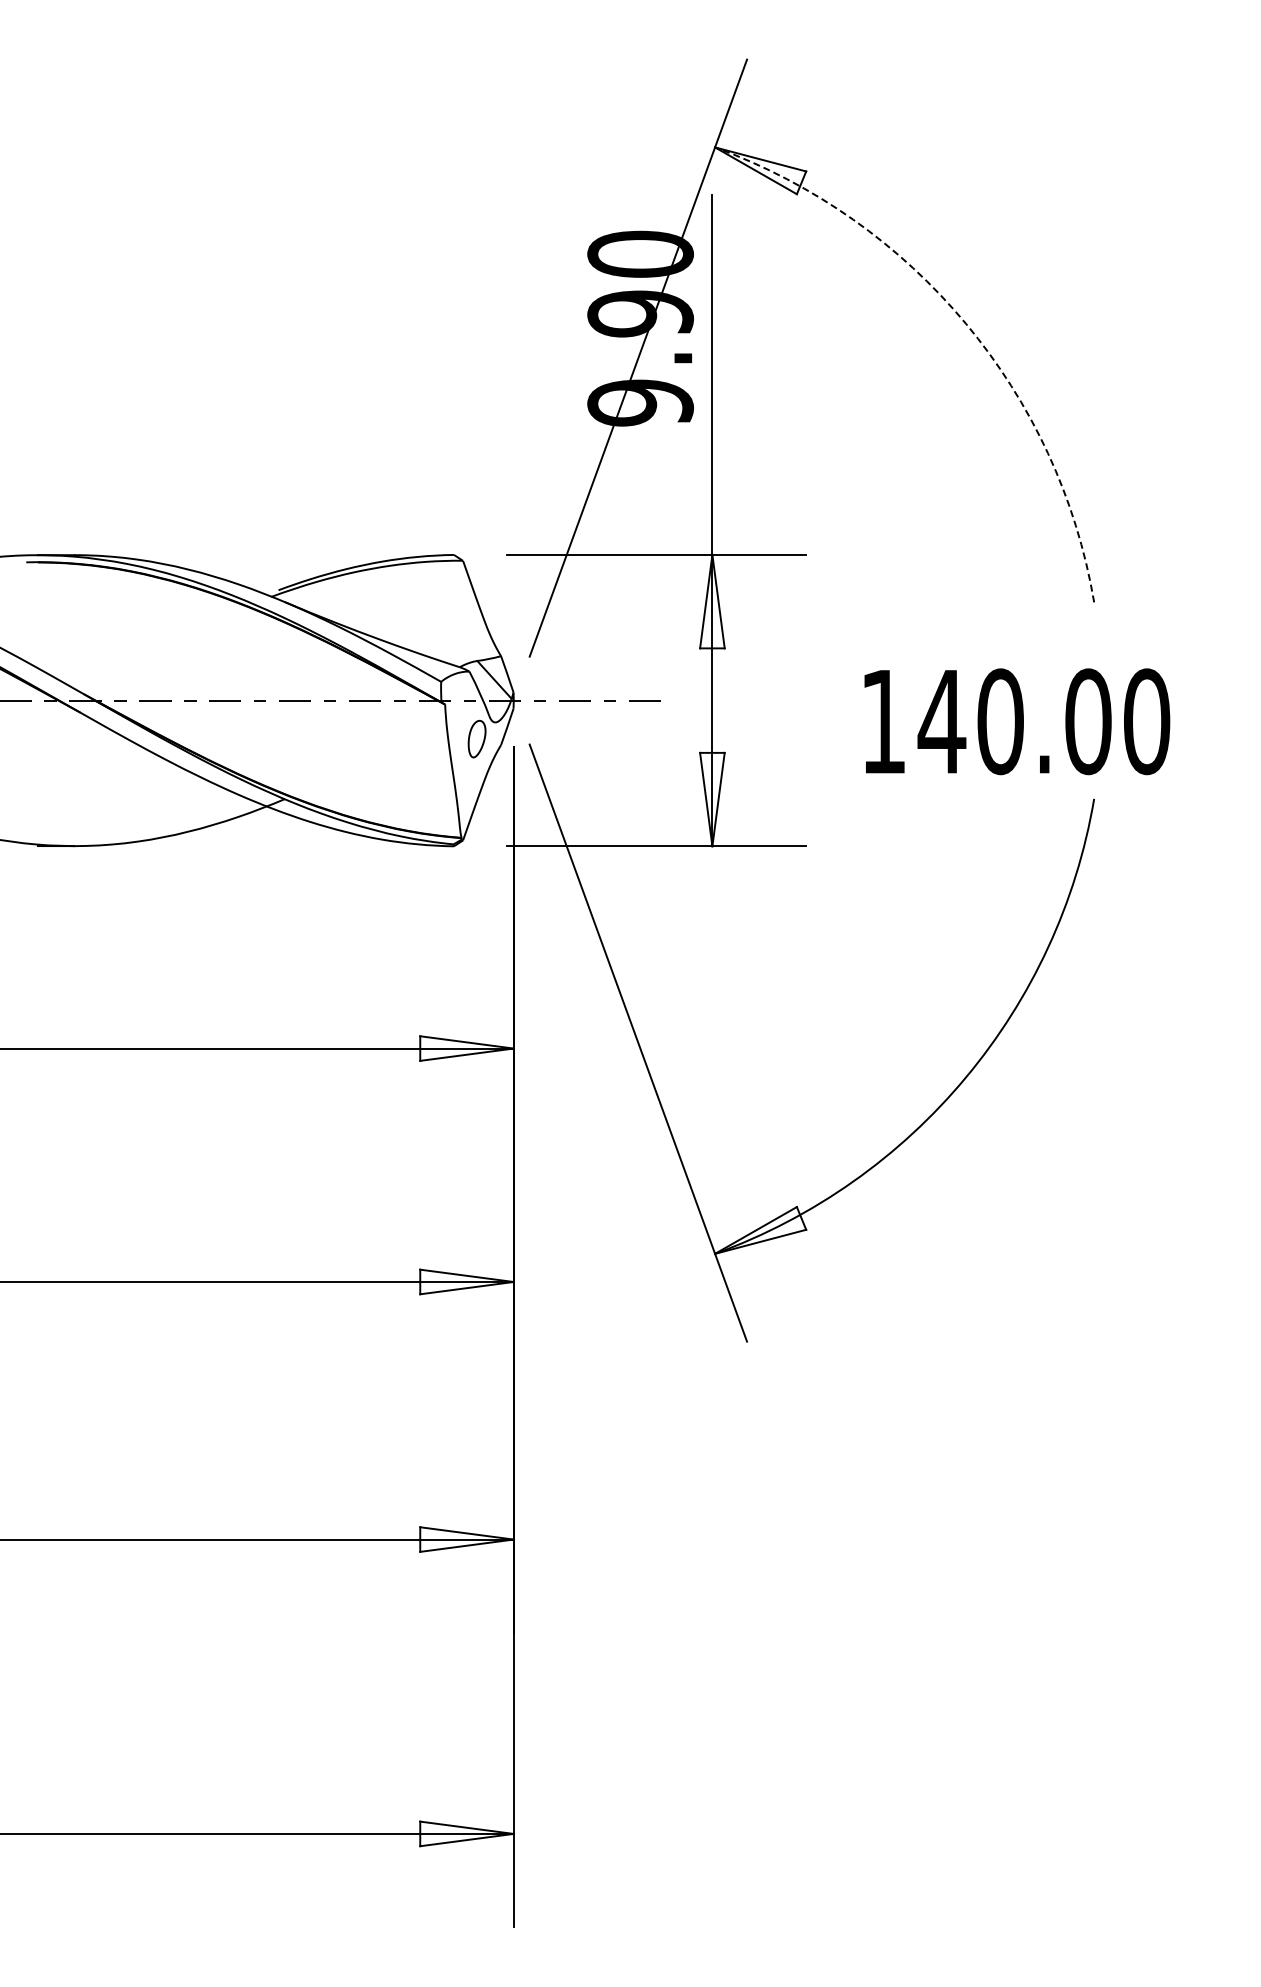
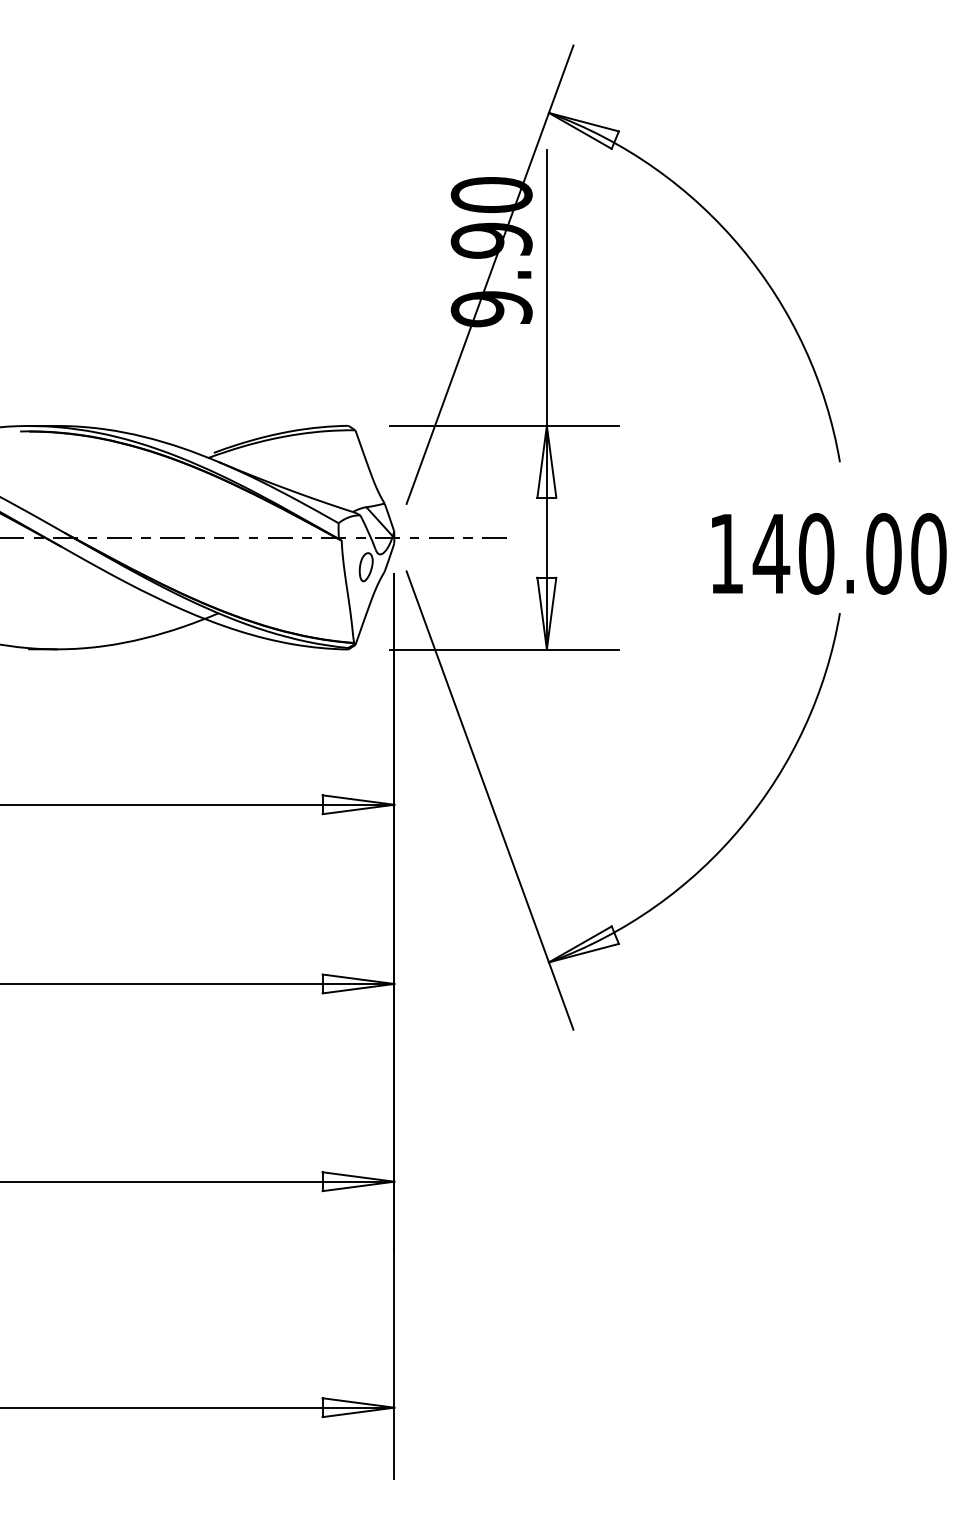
arc: (966, 323) -> (741, 248), dashed -> solid
text: (1017, 721) -> (829, 553), moved

